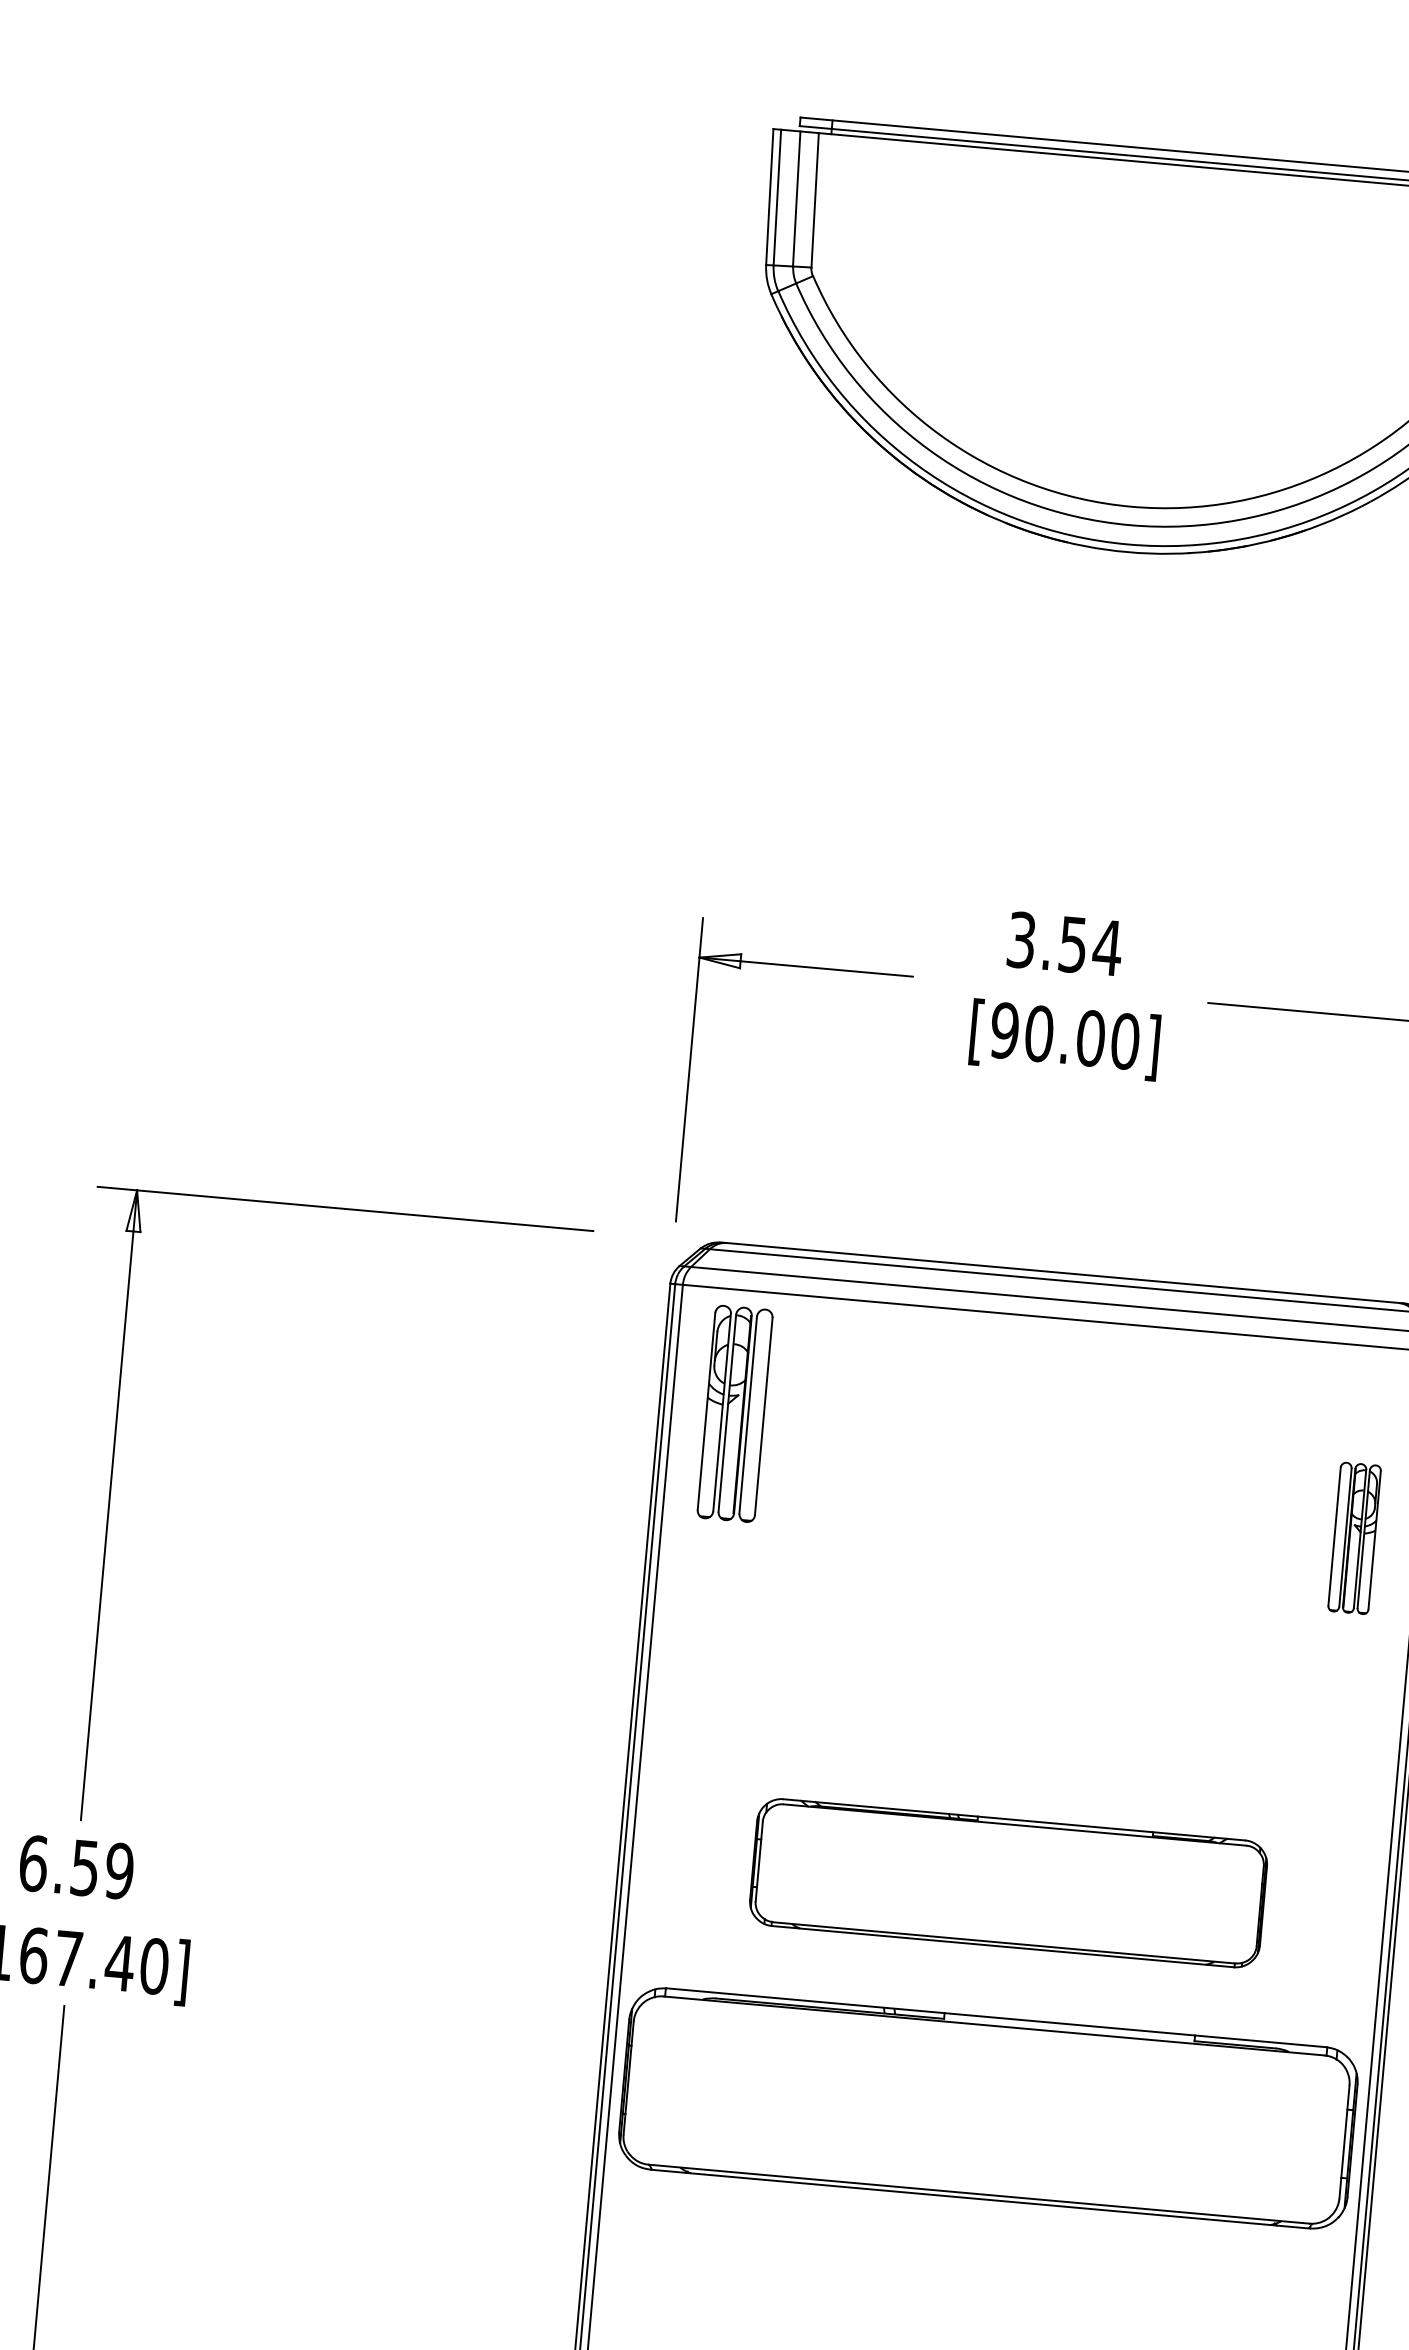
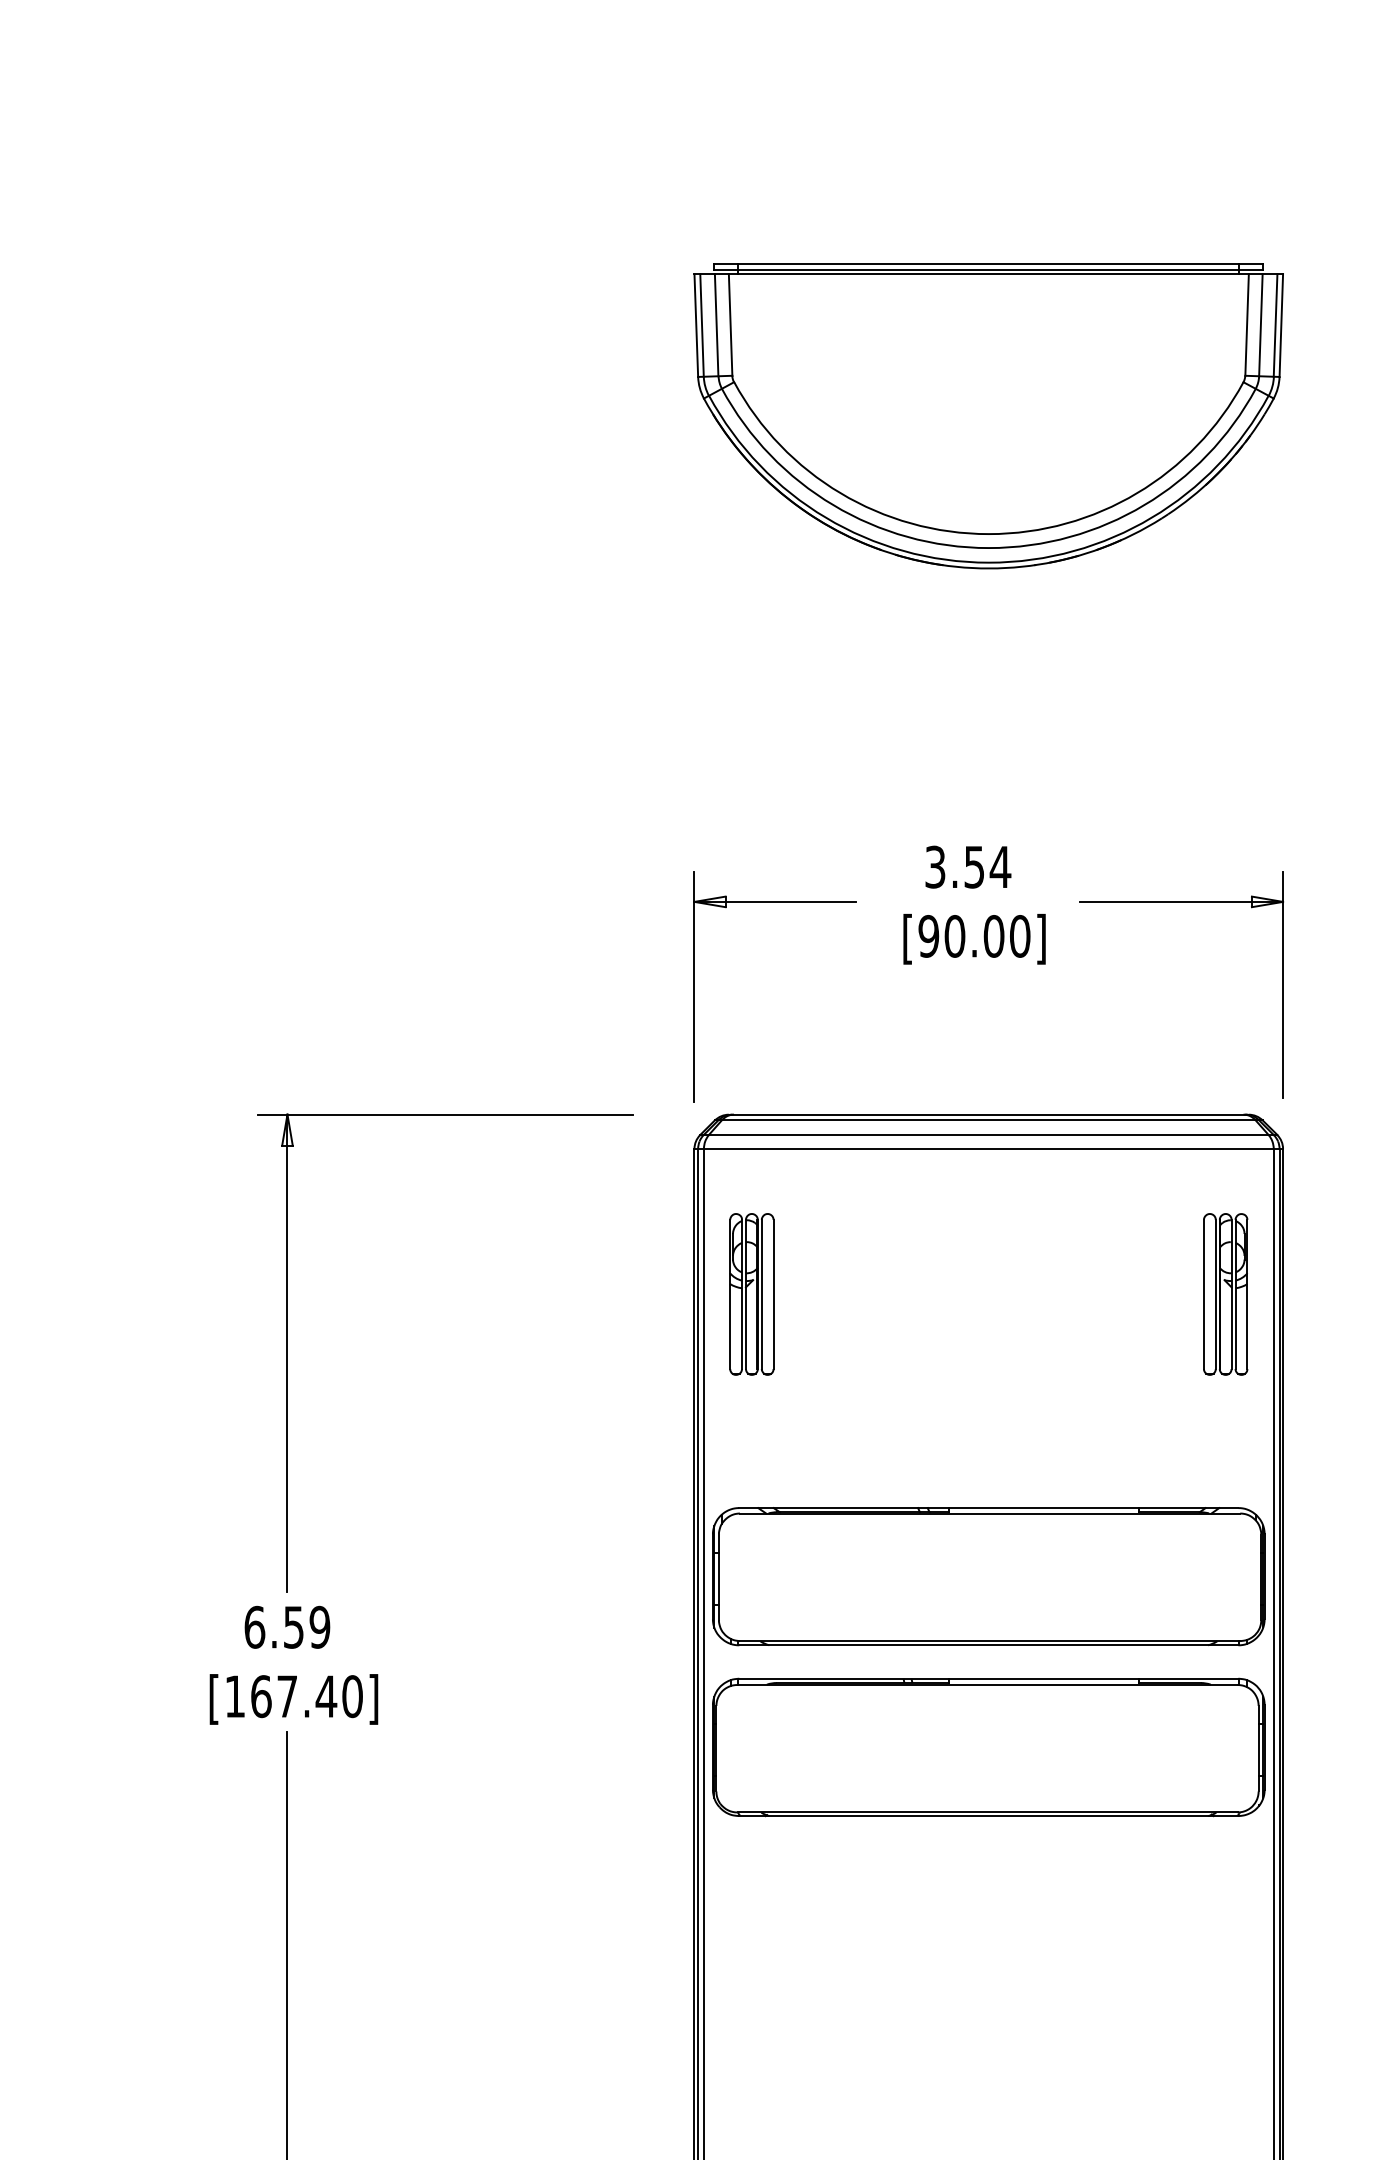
part: (734, 1413) -> (751, 1294), moved
part: (1354, 1538) -> (1225, 1294), size x1.43
part: (1008, 1882) -> (988, 1576), size x1.43

